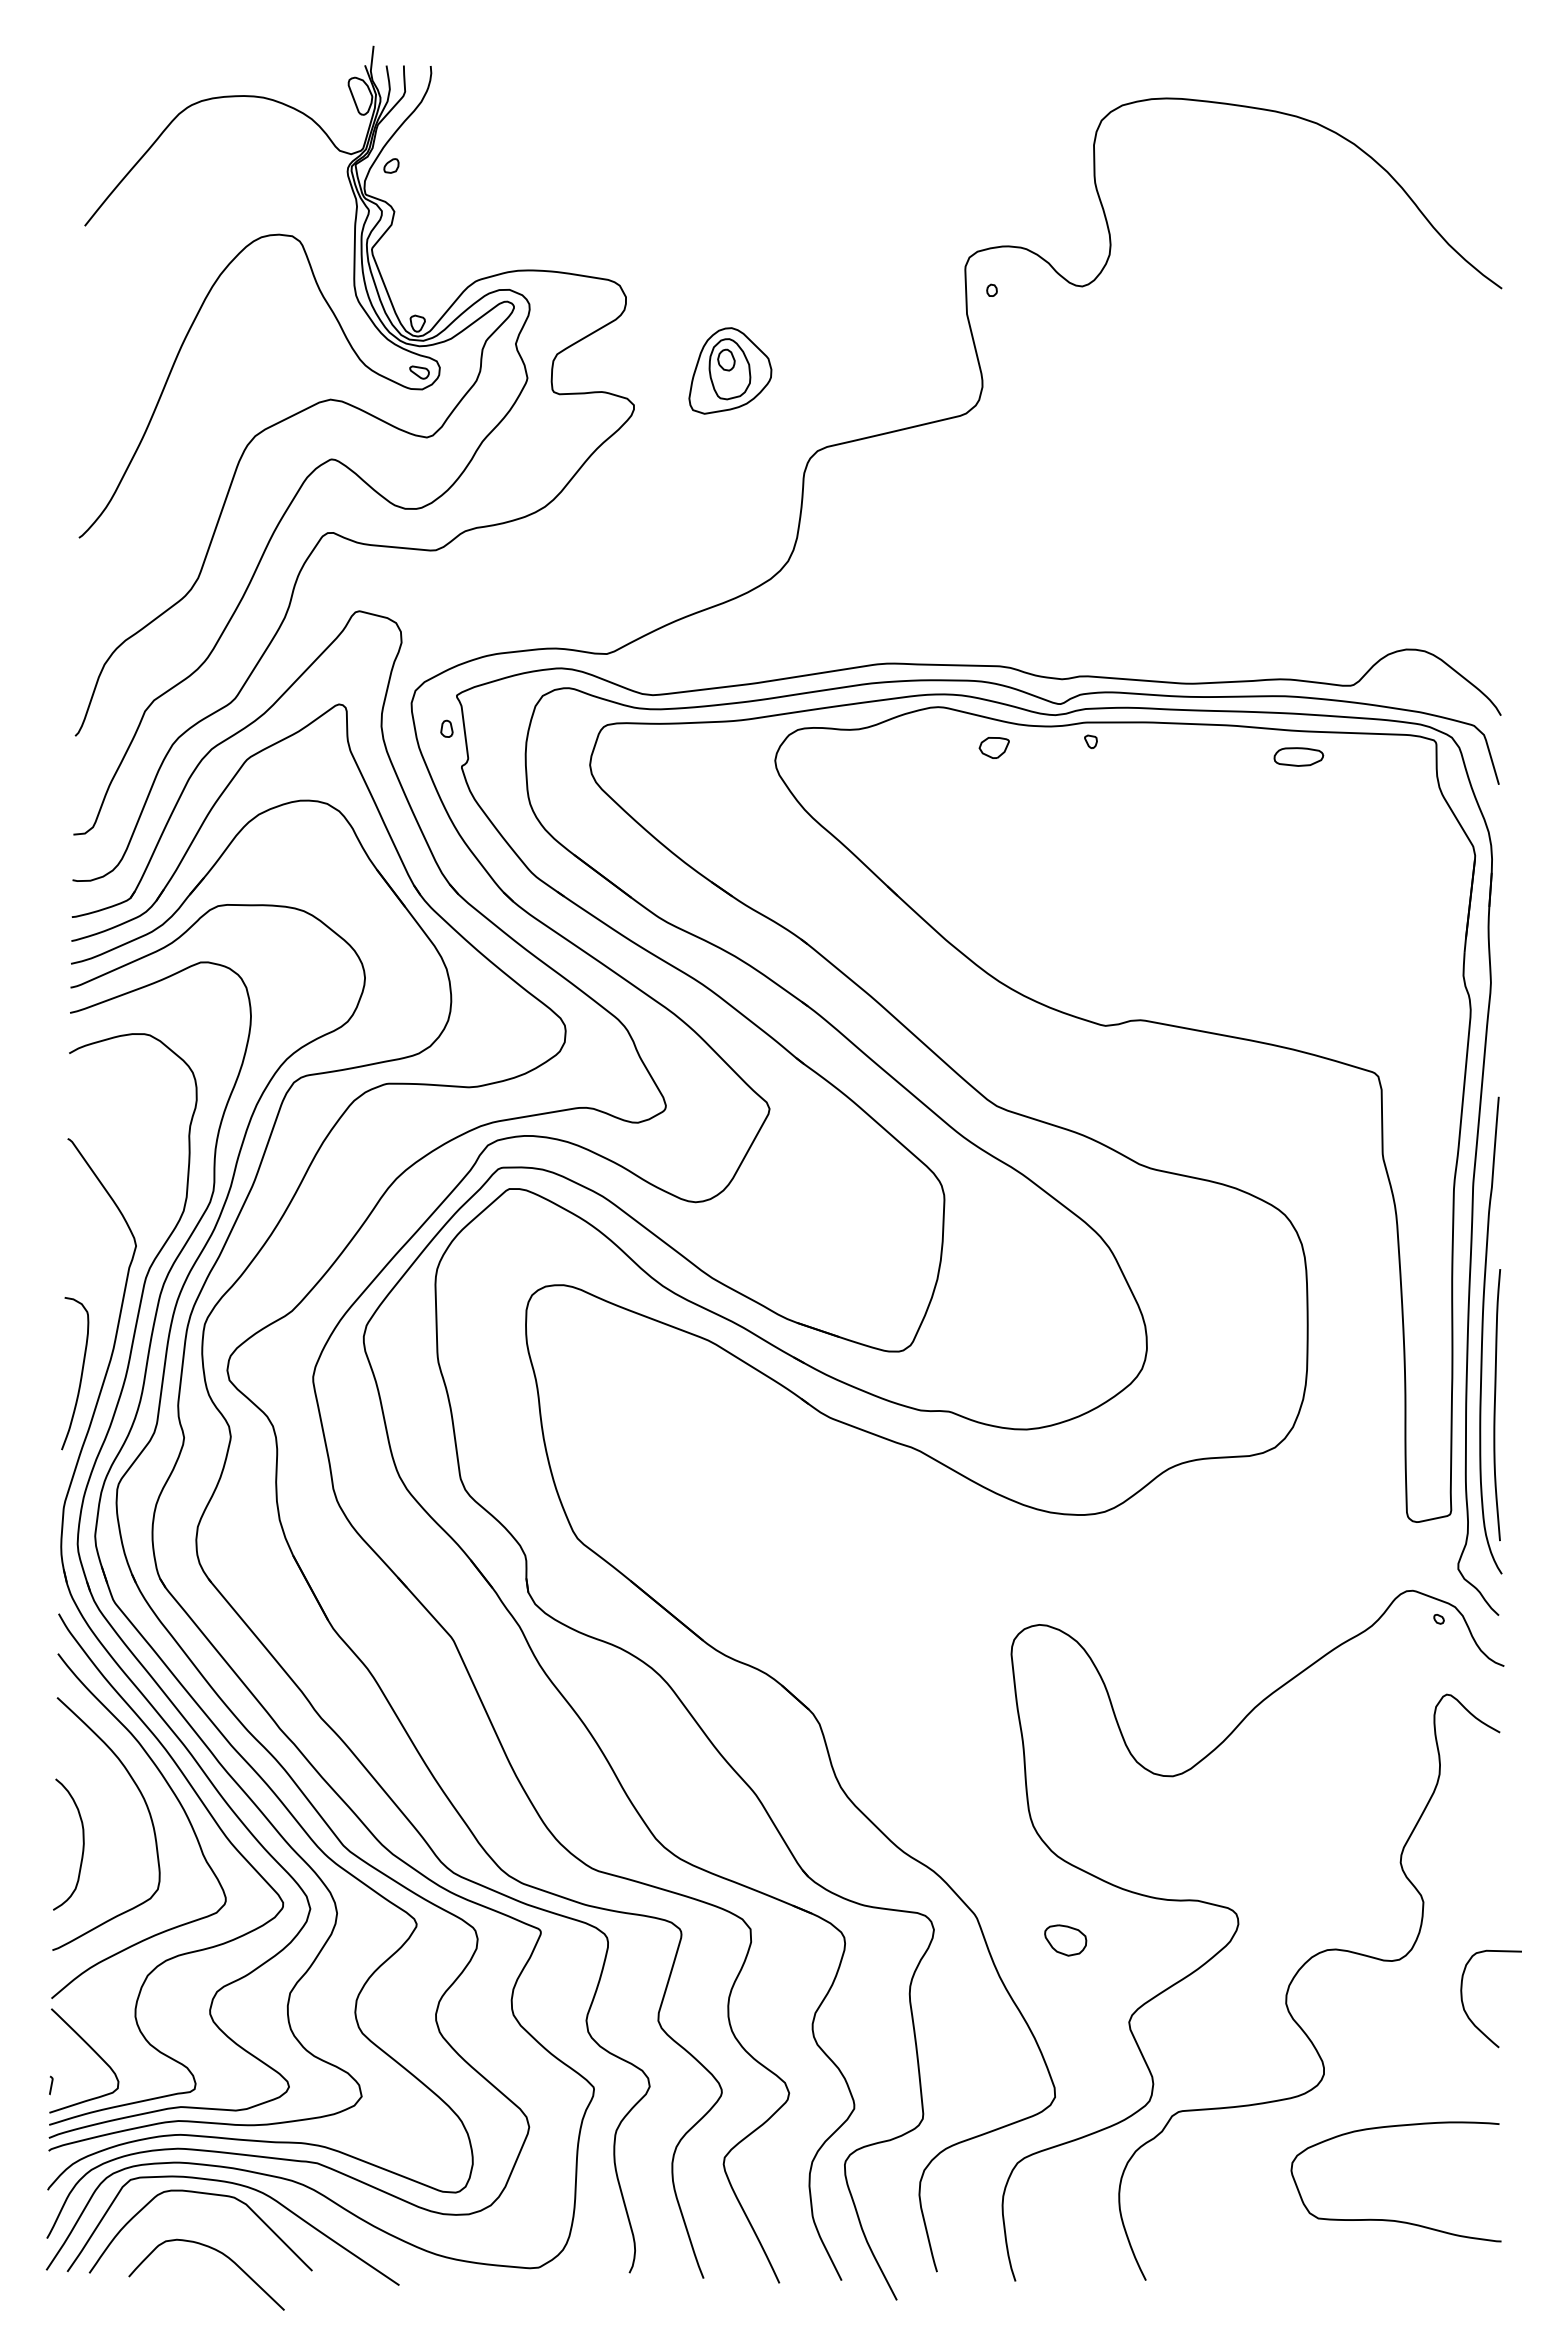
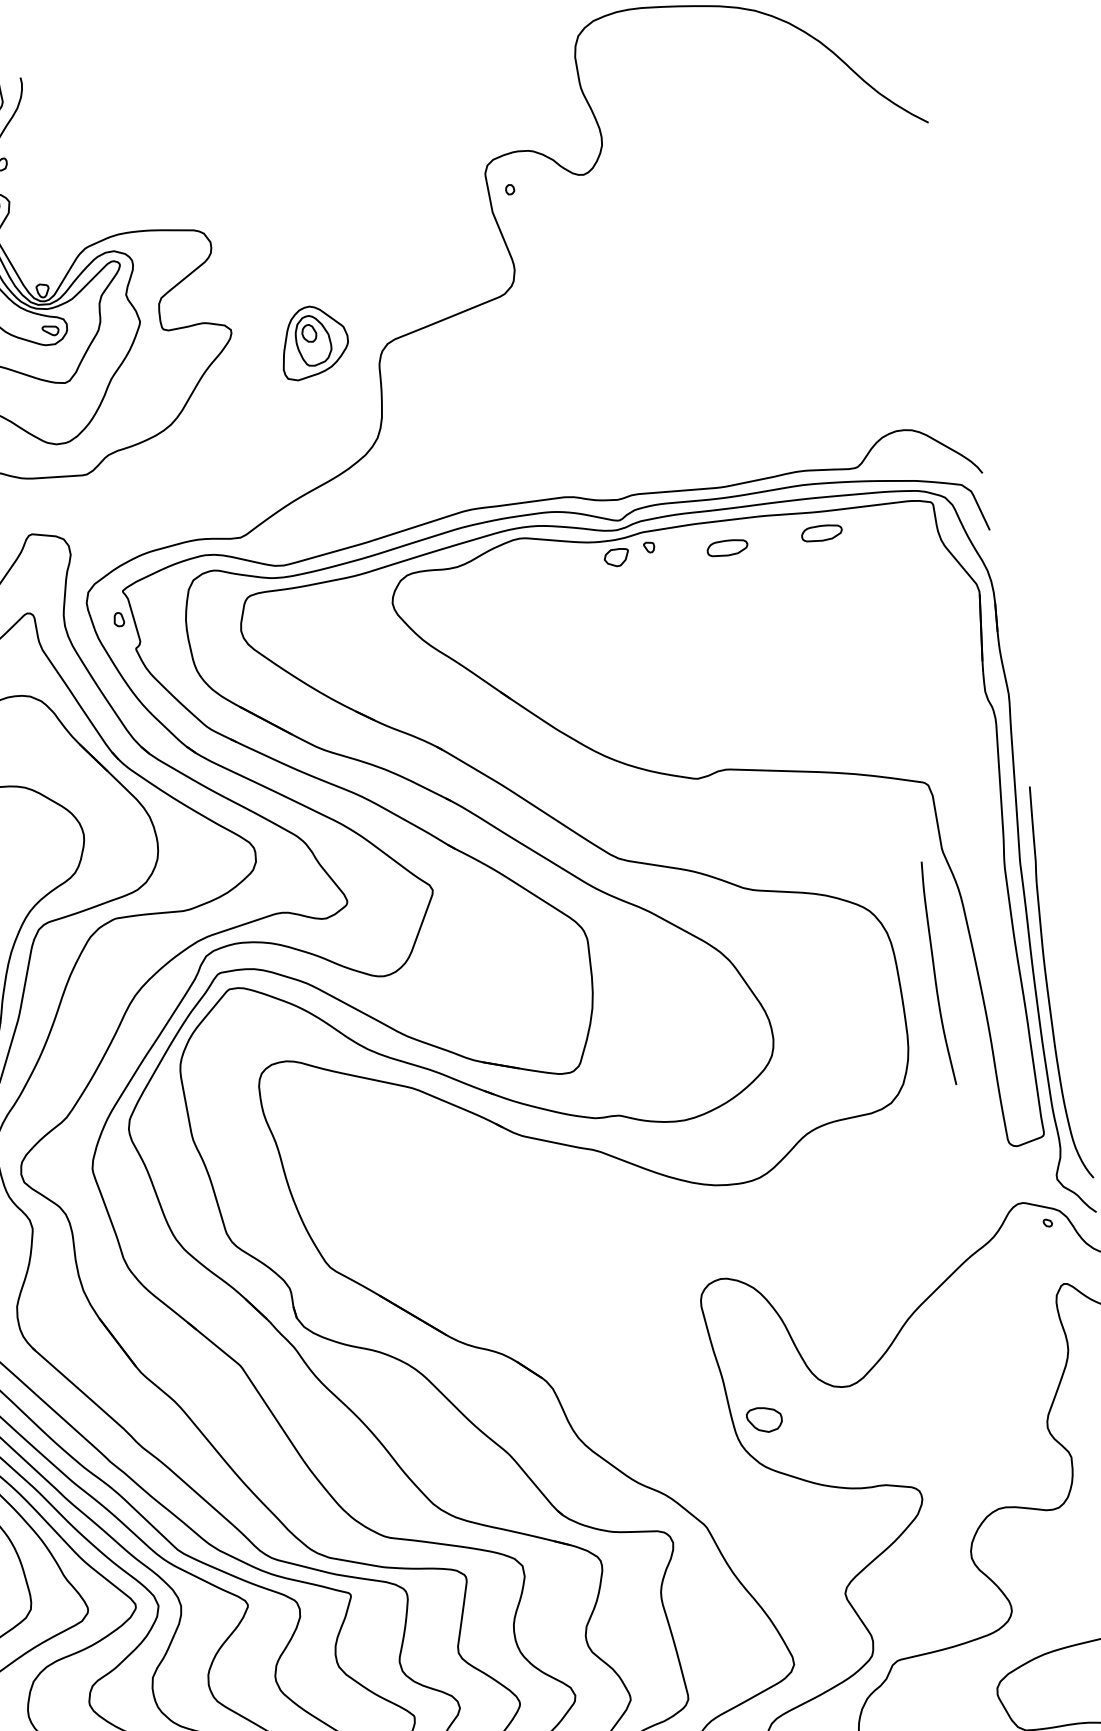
part: (730, 370) -> (313, 341), moved
part: (993, 747) -> (616, 557), moved
part: (1183, 756) -> (727, 547), added
curve: (1495, 1405) -> (935, 974), moved
part: (1065, 1940) -> (764, 1419), moved

